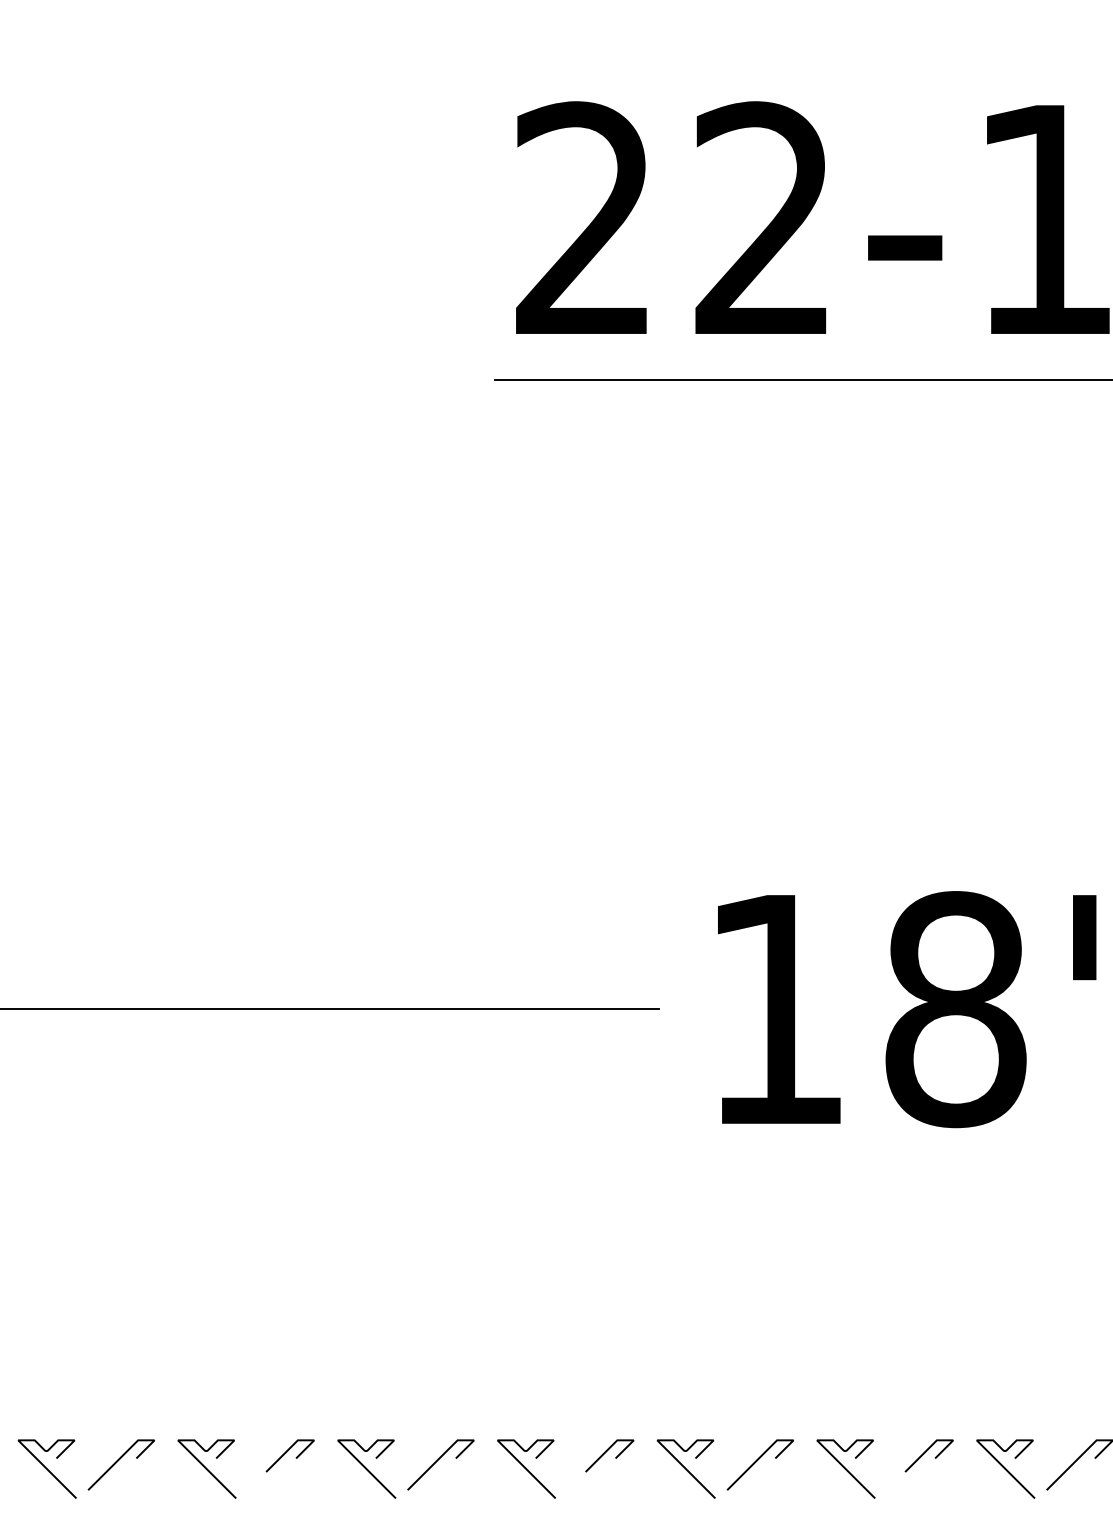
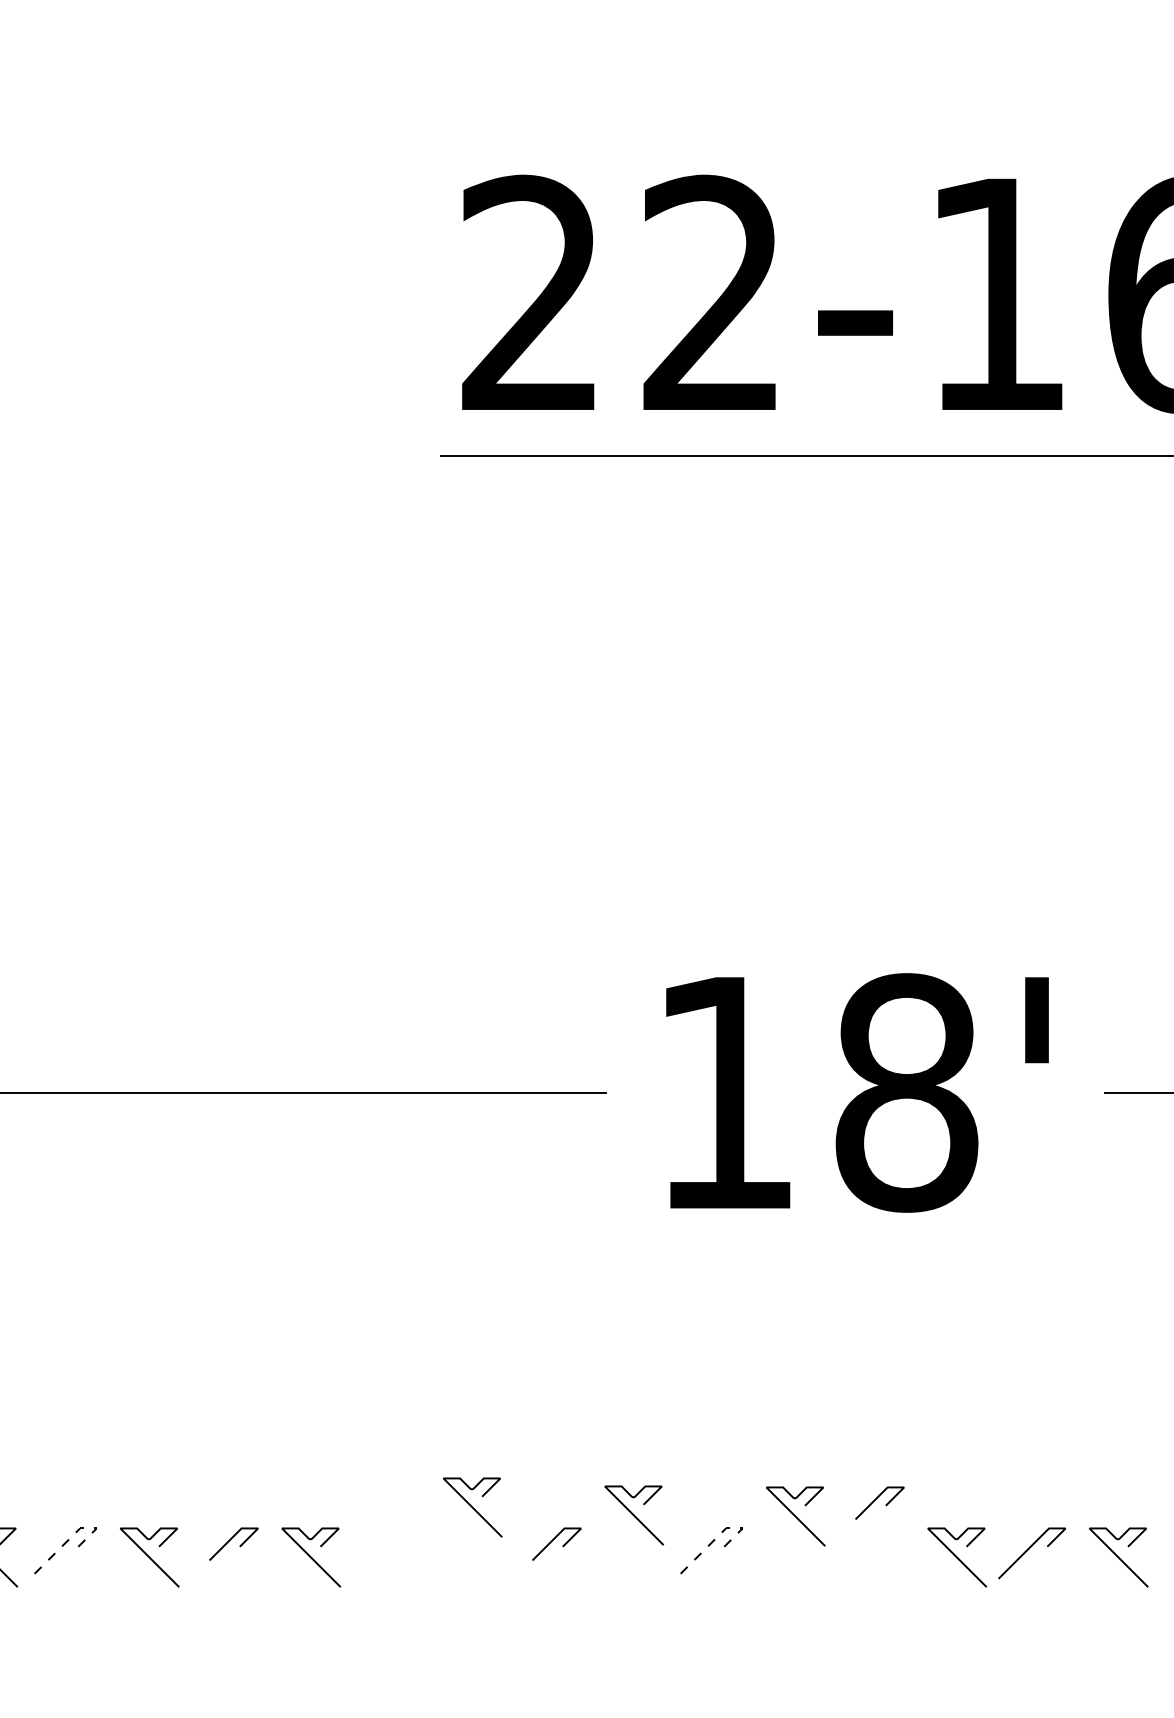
line: (767, 1449) -> (716, 1537), solid -> dashed
line: (128, 1450) -> (70, 1538), solid -> dashed
line: (925, 1452) -> (876, 1499), moved
line: (438, 1461) -> (383, 1549), removed
curve: (526, 1469) -> (472, 1507), moved
curve: (686, 1469) -> (634, 1515), moved
curve: (845, 1469) -> (795, 1516), moved

